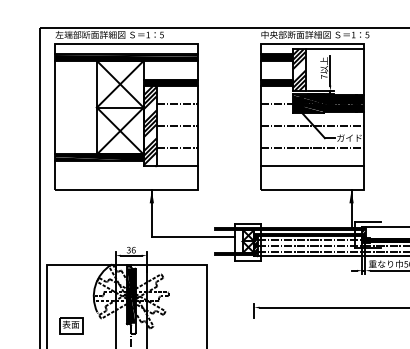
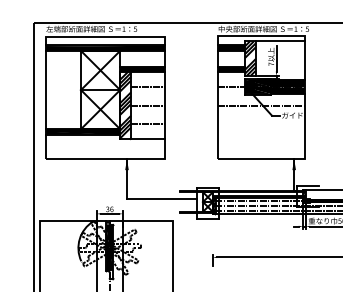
line: (312, 148) -> (261, 124), removed
line: (312, 165) -> (261, 138), removed
part: (71, 325) -> (59, 272), removed

